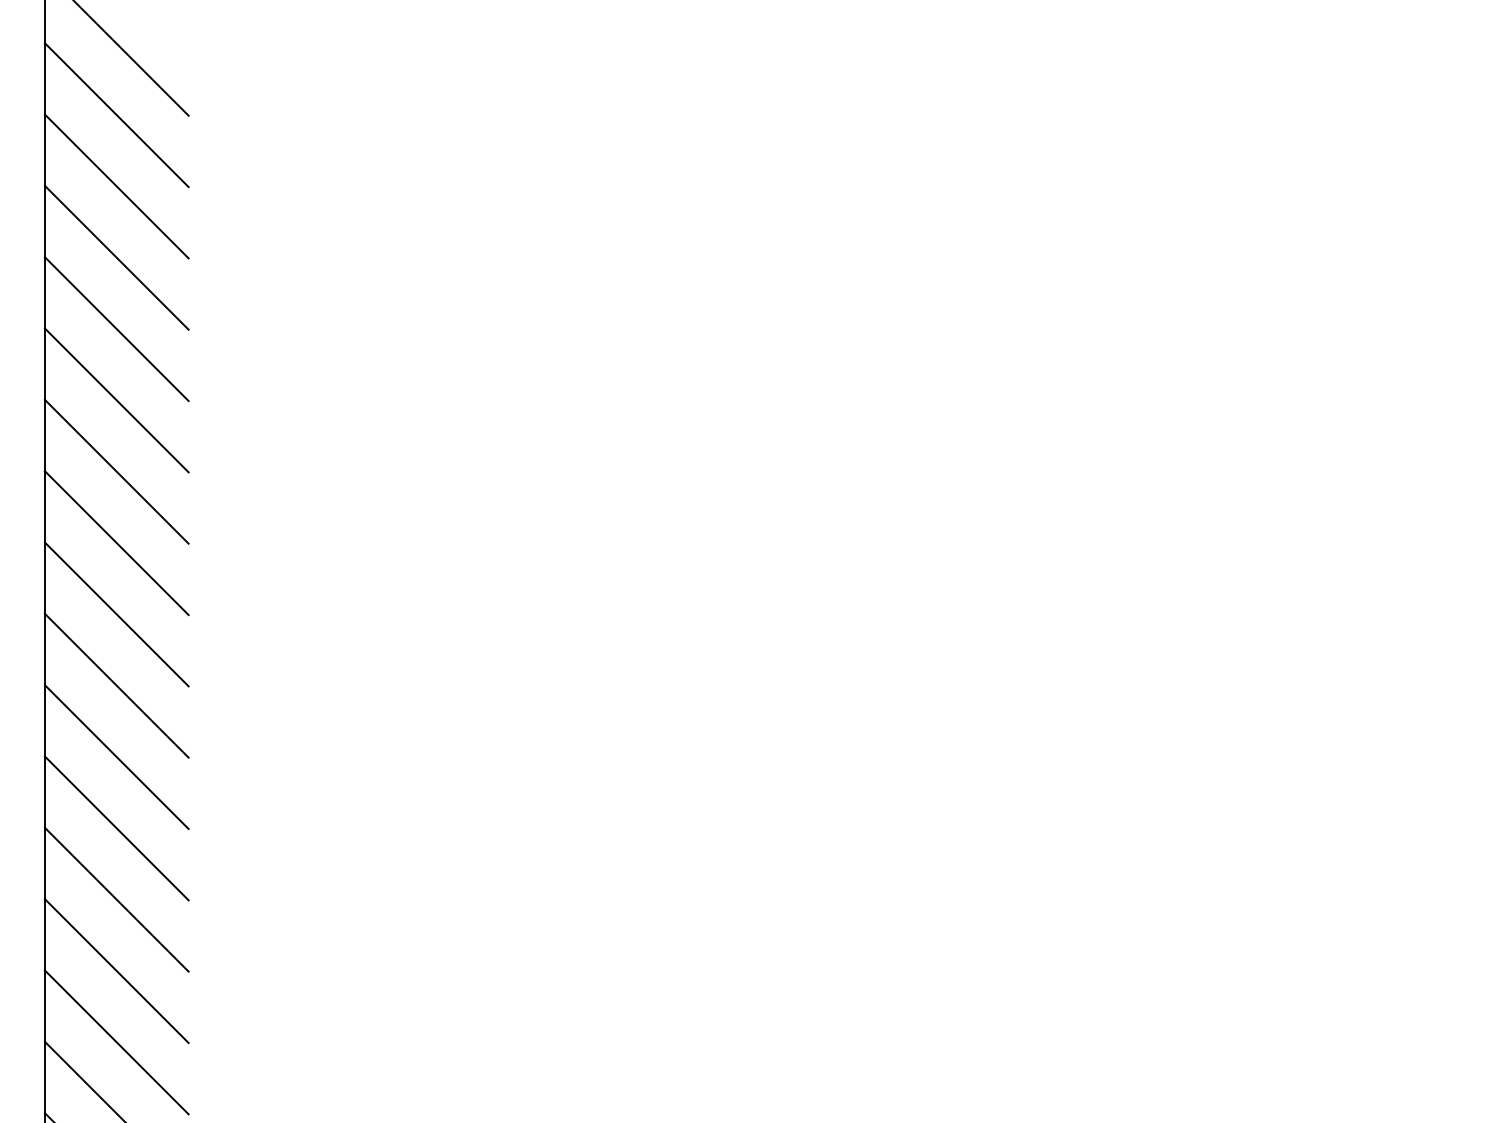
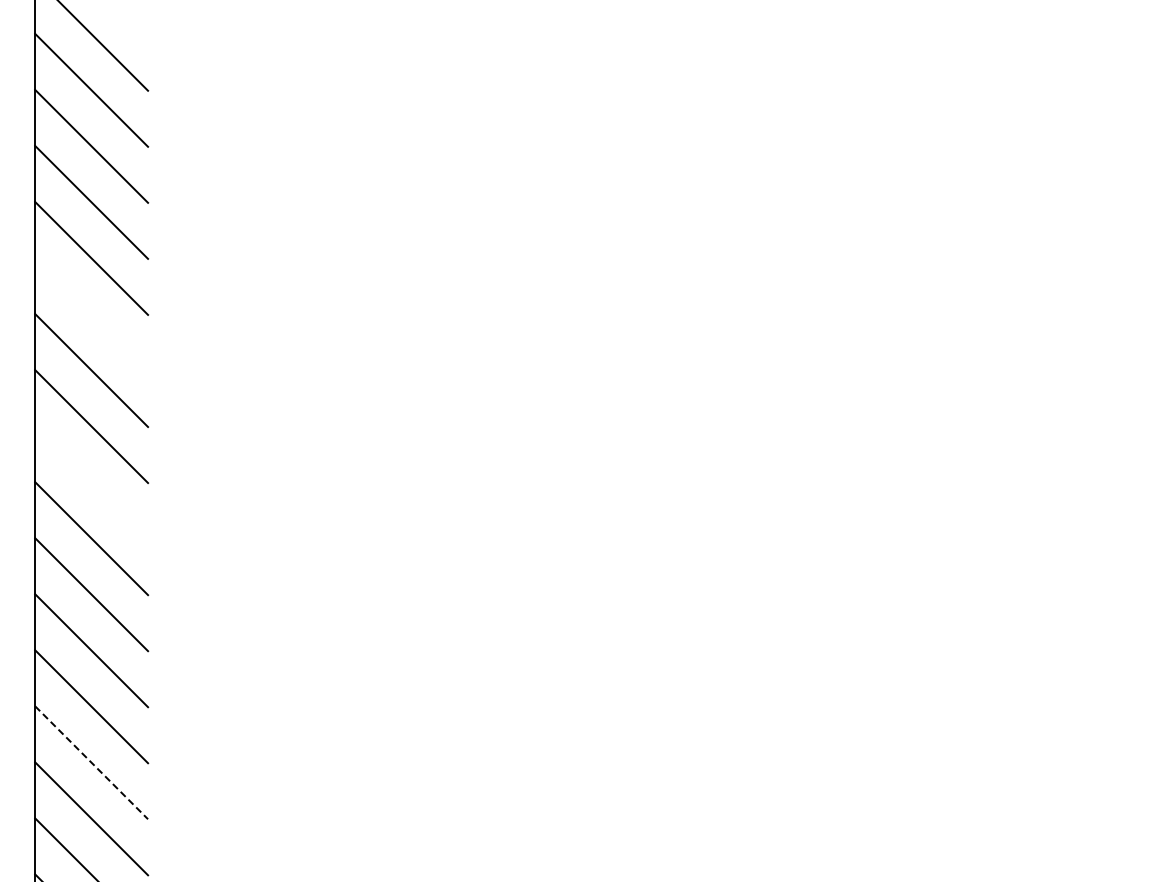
line: (116, 399) -> (91, 313), removed
line: (116, 614) -> (91, 482), removed
line: (116, 970) -> (91, 762), solid -> dashed

